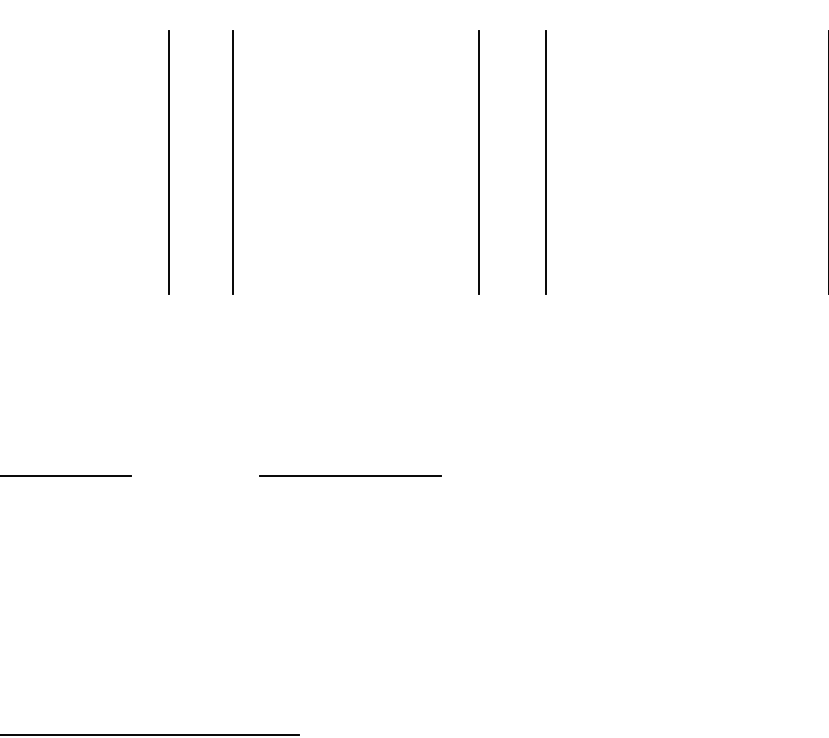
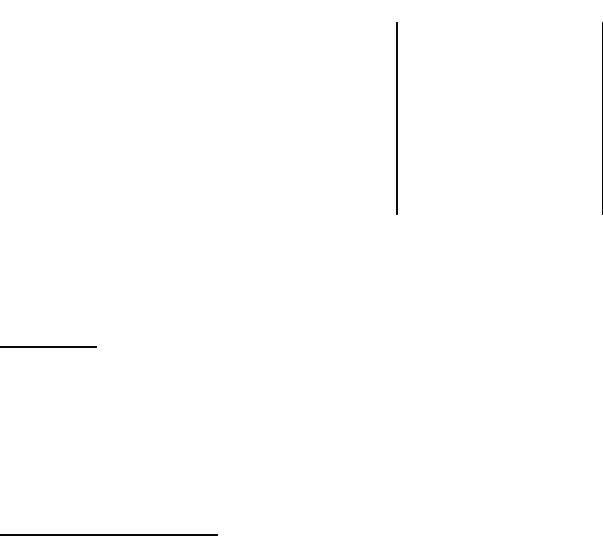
line: (169, 162) -> (123, 118), removed
line: (232, 162) -> (169, 118), removed
line: (478, 162) -> (348, 118), removed
line: (350, 475) -> (254, 345), removed

